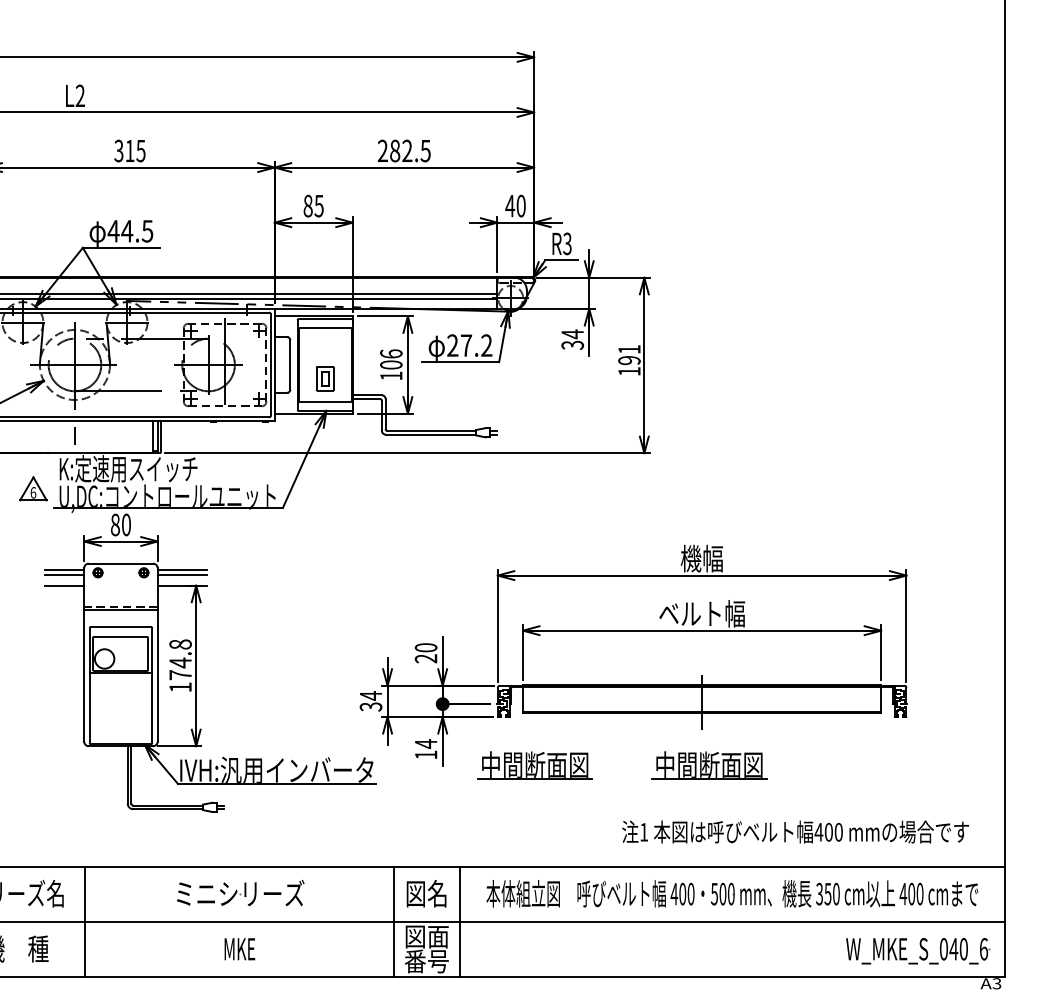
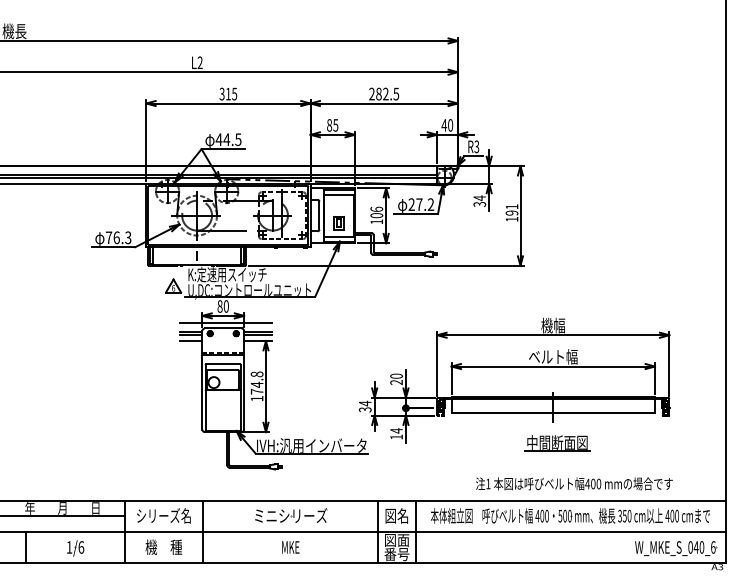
line: (126, 554) -> (226, 323), added
part: (535, 766) -> (458, 443), removed
text: (795, 831) -> (574, 483), moved

